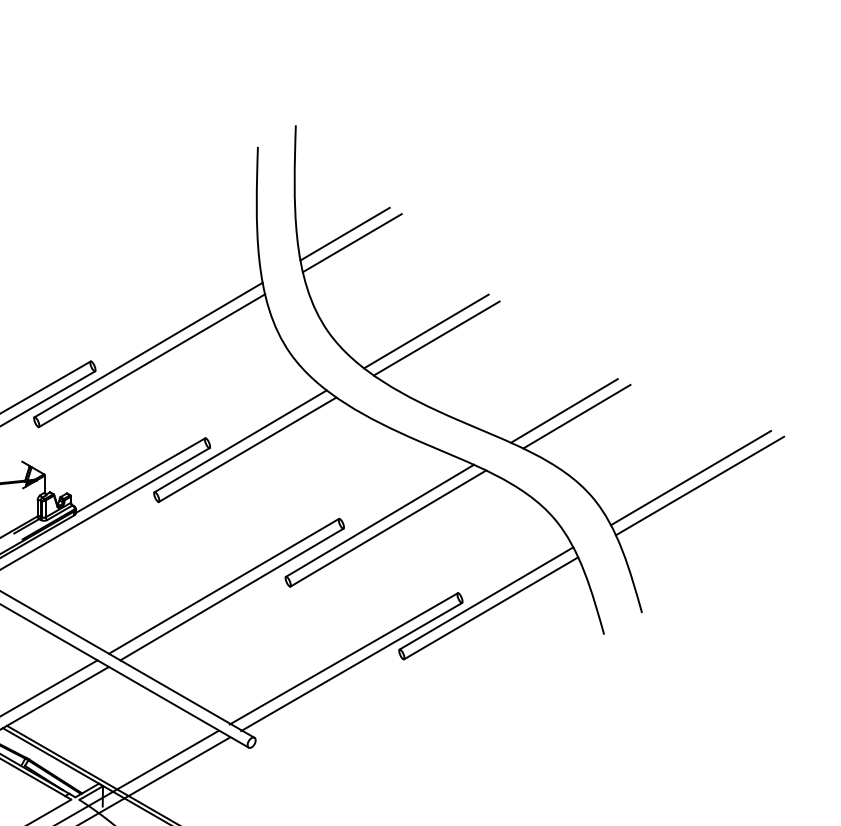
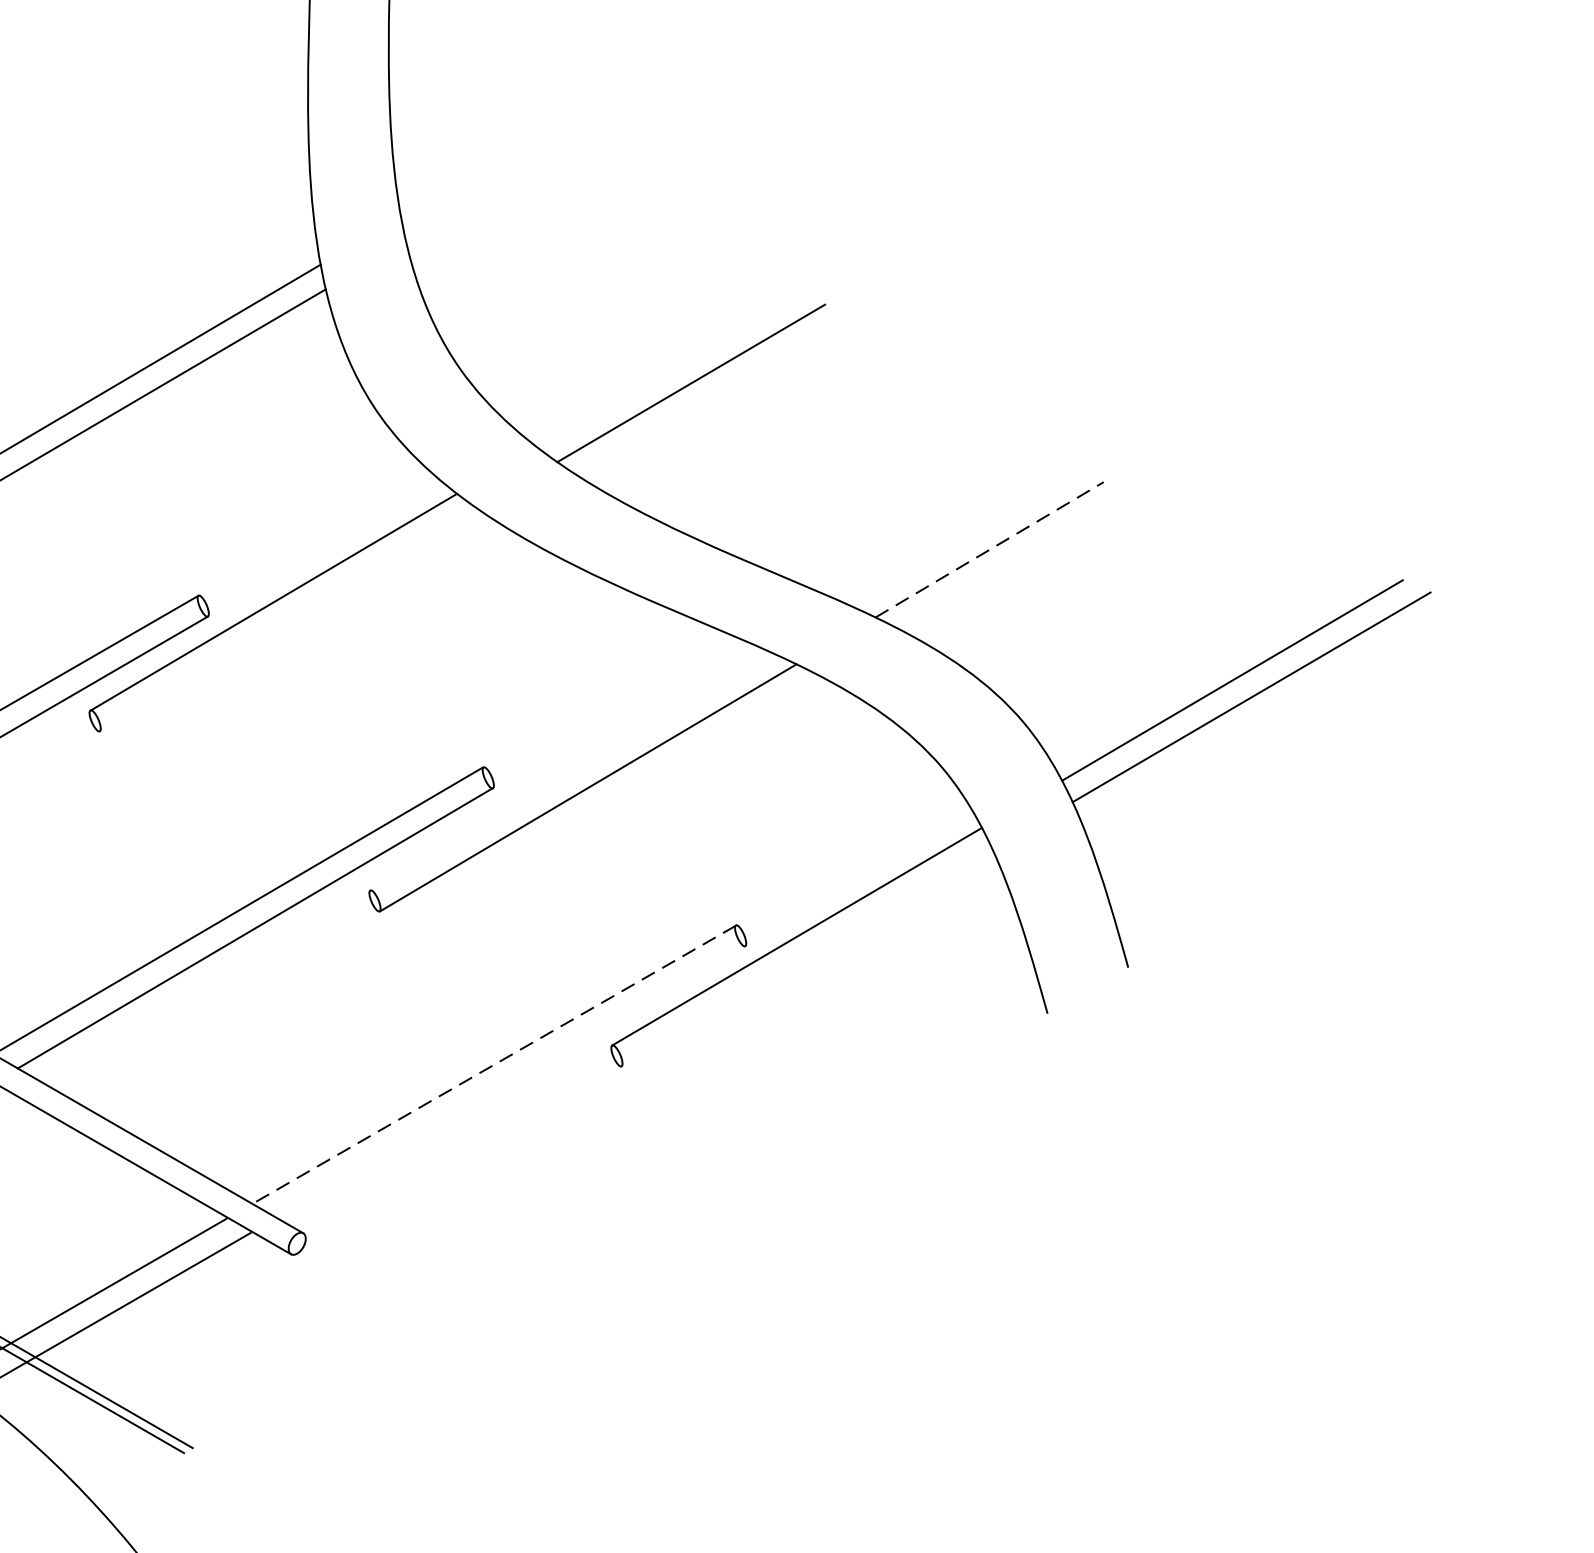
line: (344, 233) -> (494, 159), removed
line: (351, 243) -> (509, 181), removed
line: (426, 331) -> (669, 368), removed
line: (564, 410) -> (963, 536), removed
line: (577, 416) -> (990, 549), solid -> dashed
line: (247, 449) -> (288, 619), removed
line: (380, 520) -> (571, 770), removed
line: (491, 607) -> (807, 955), removed
line: (343, 658) -> (492, 1064), solid -> dashed
line: (351, 667) -> (509, 1083), removed

